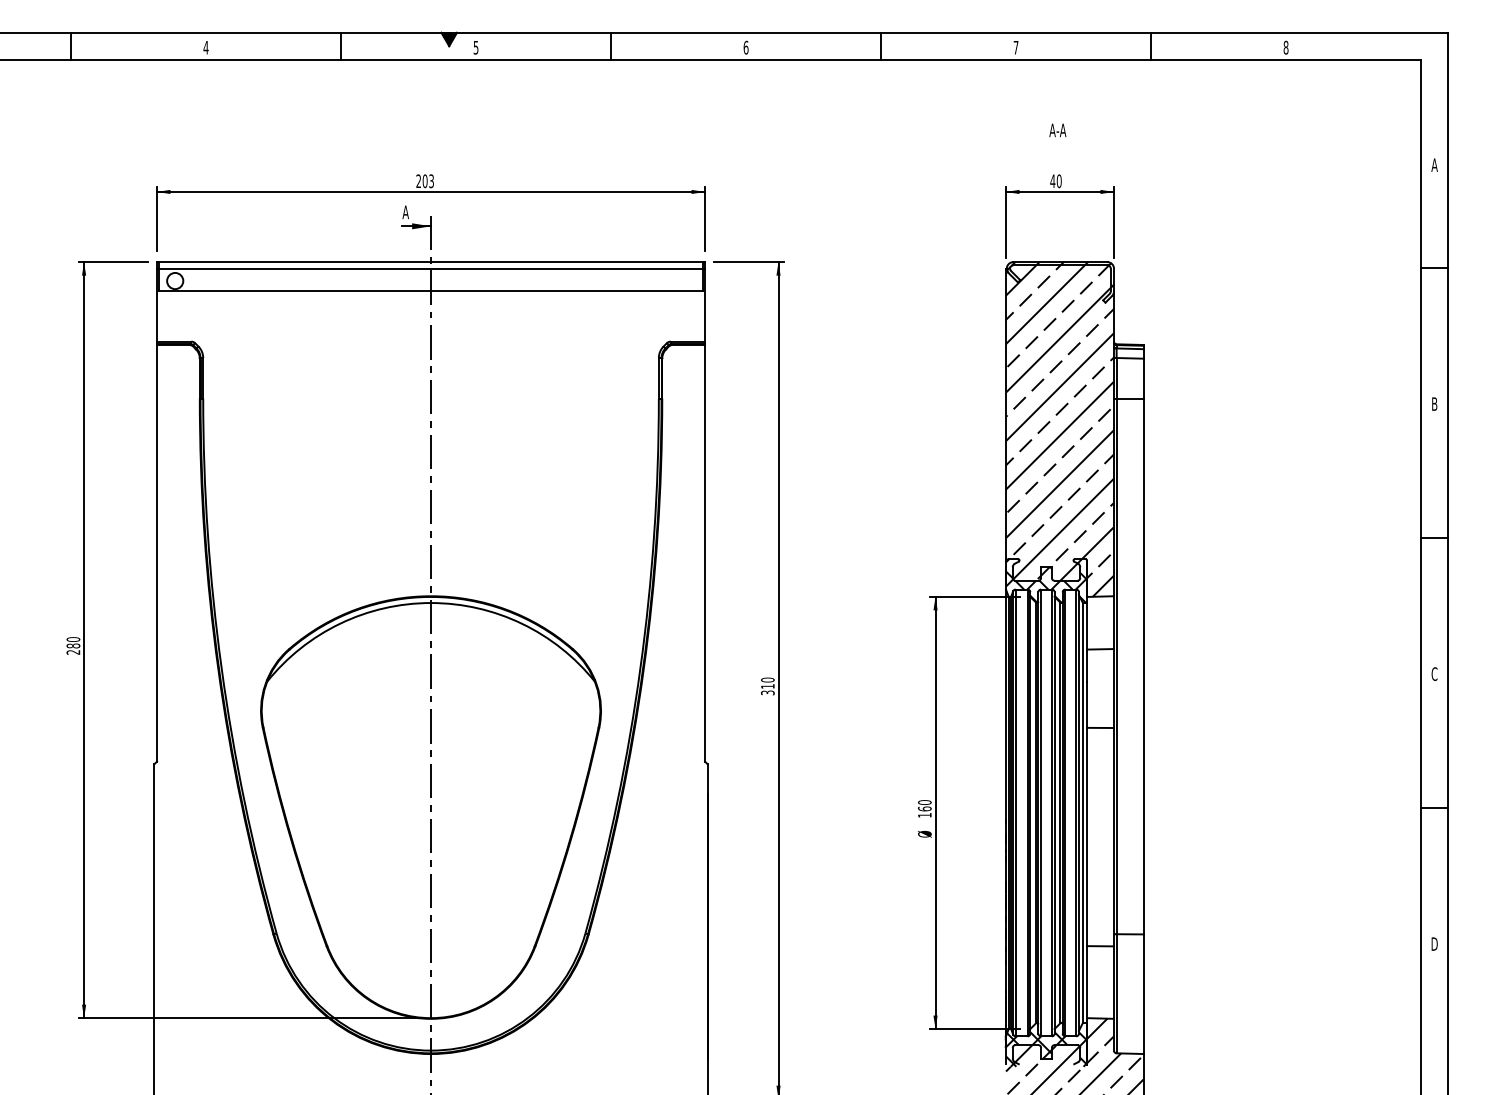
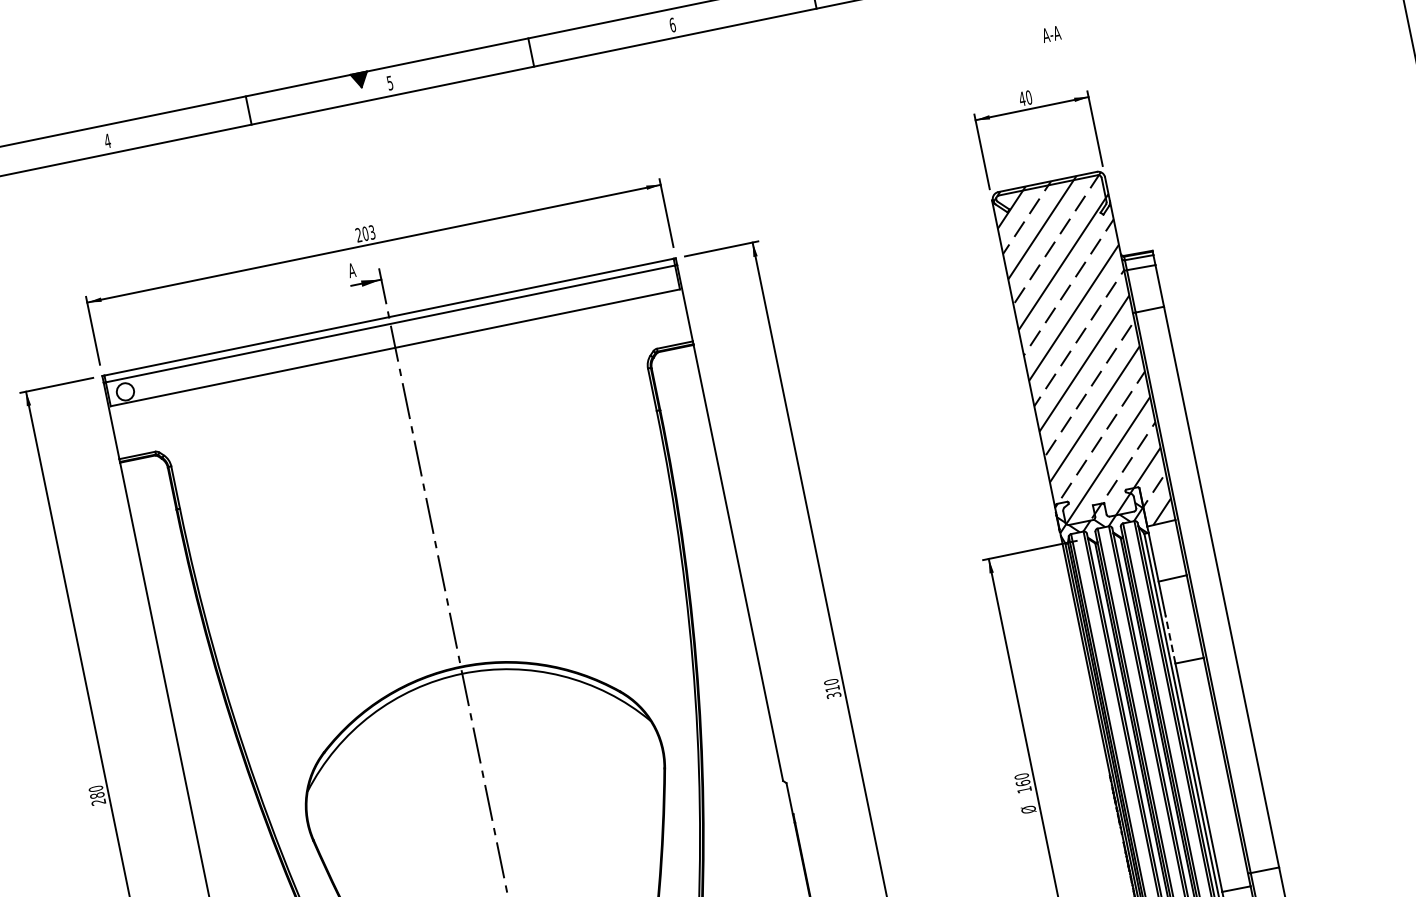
text: (1057, 130) -> (1051, 34), moved
line: (1087, 704) -> (1170, 638), solid -> dashed

